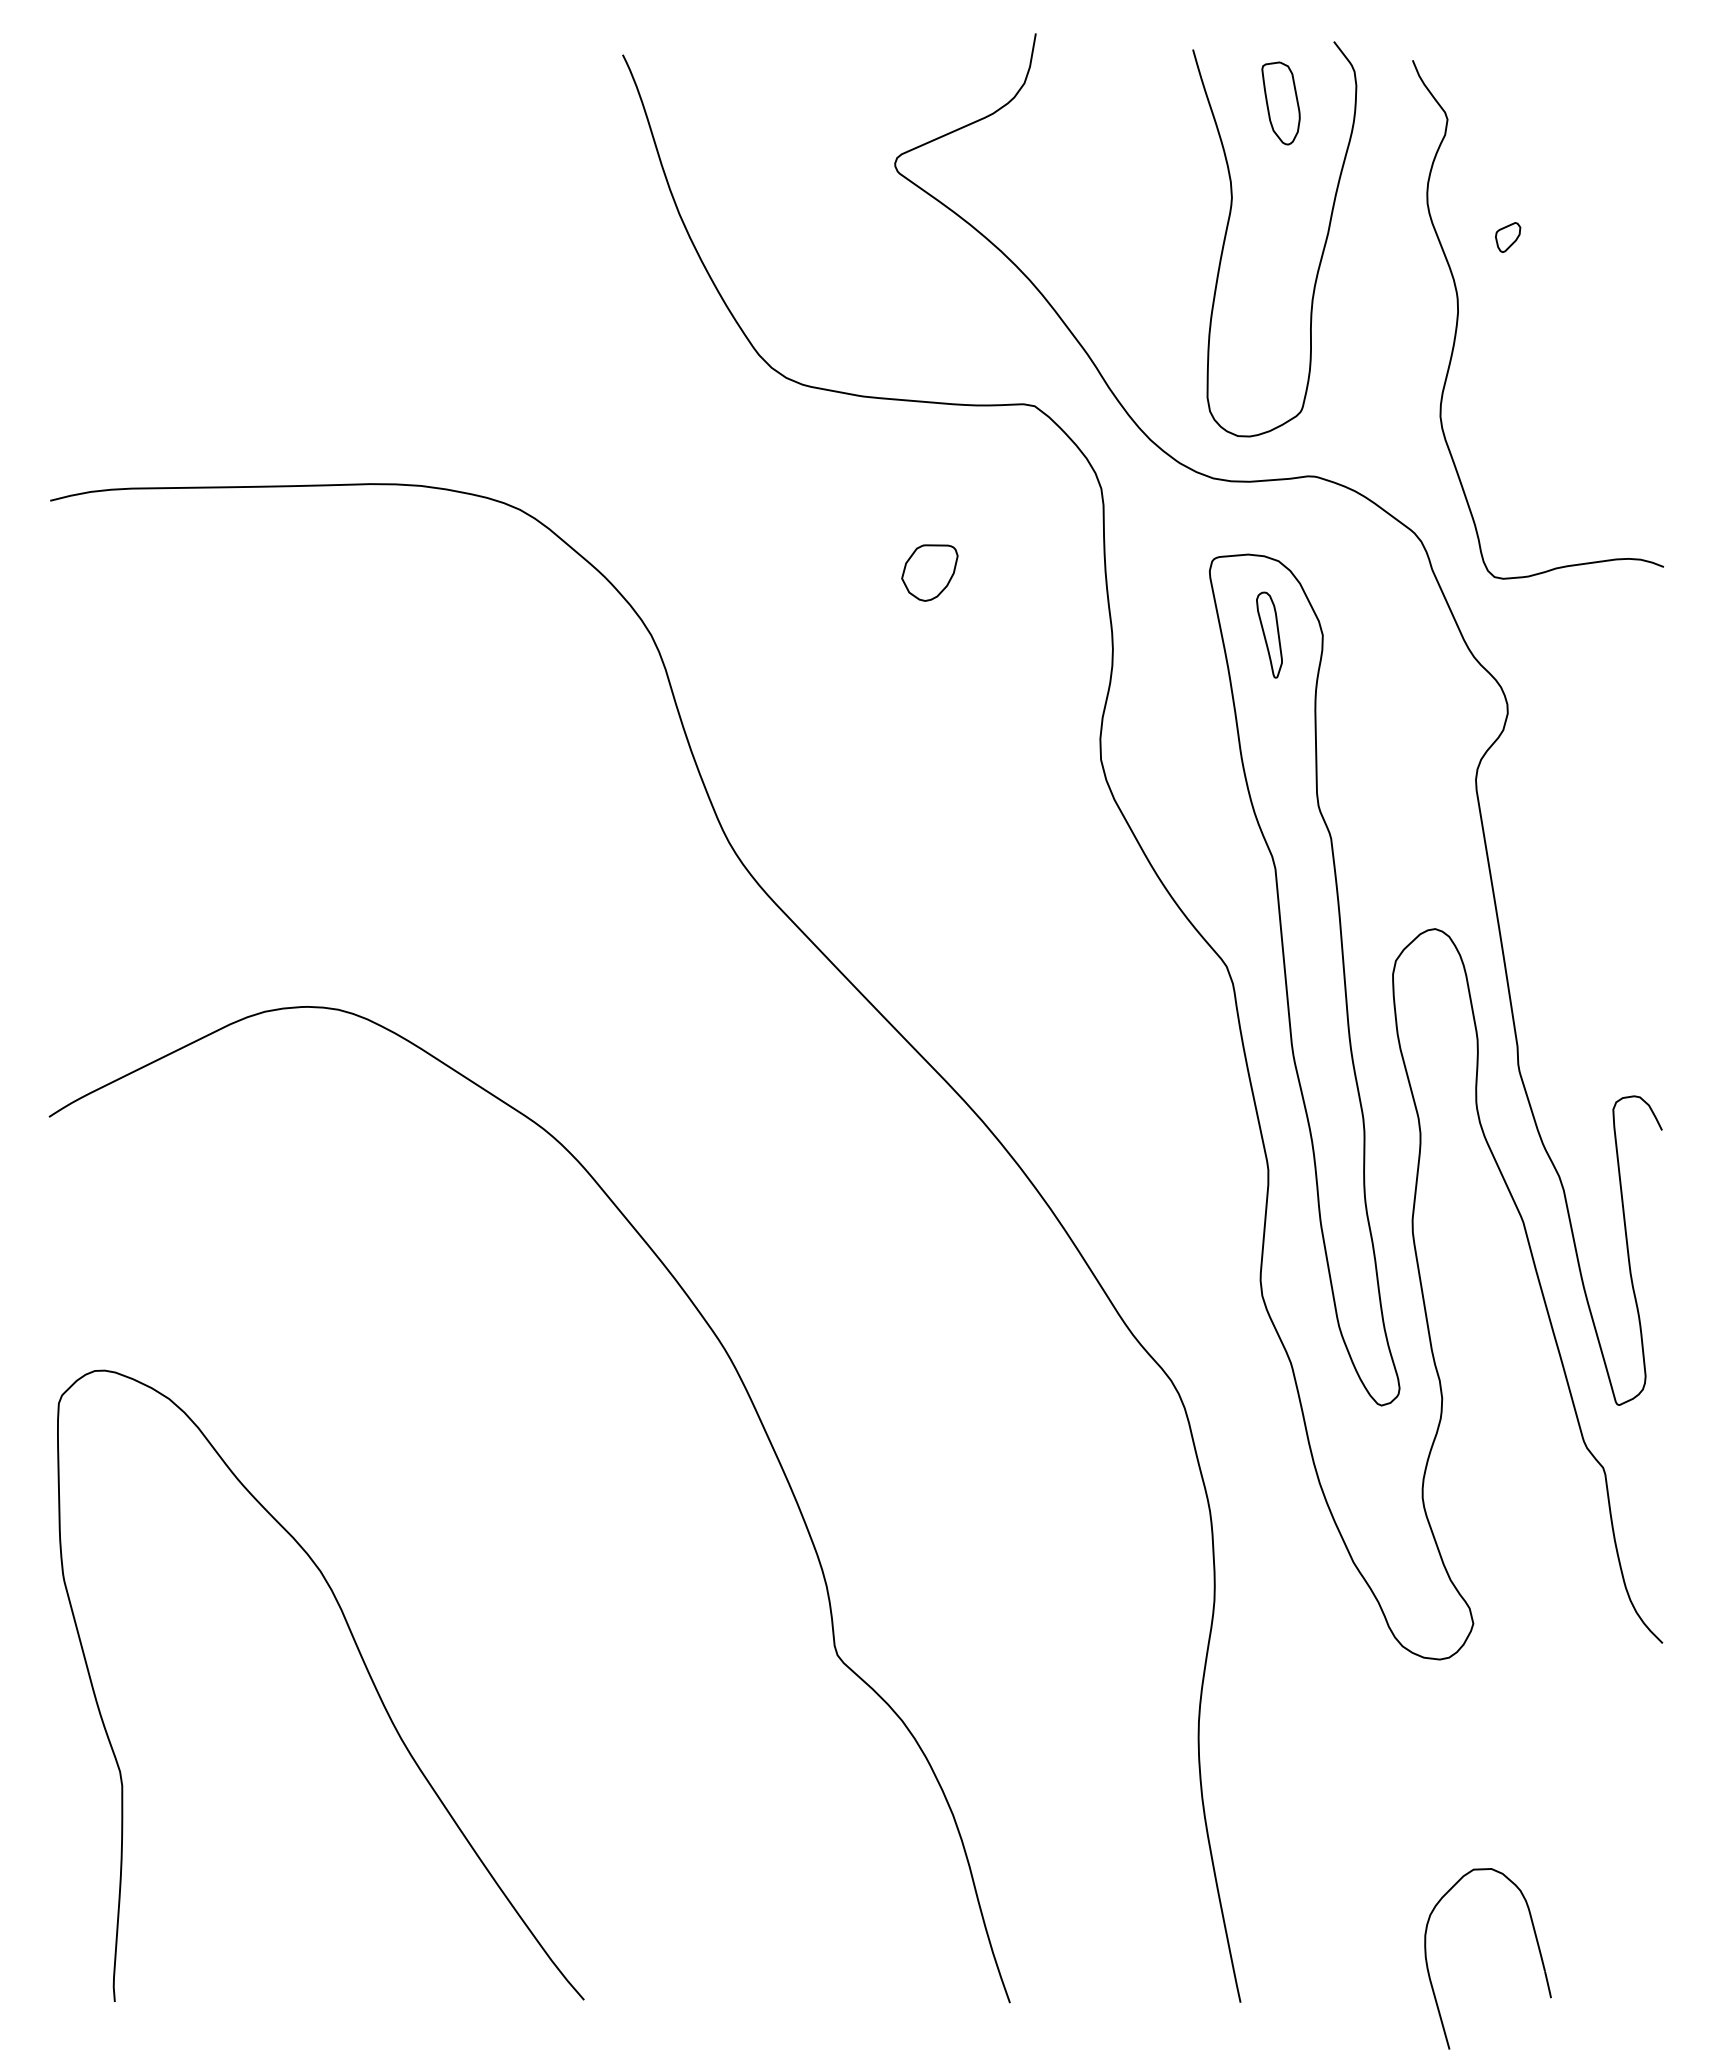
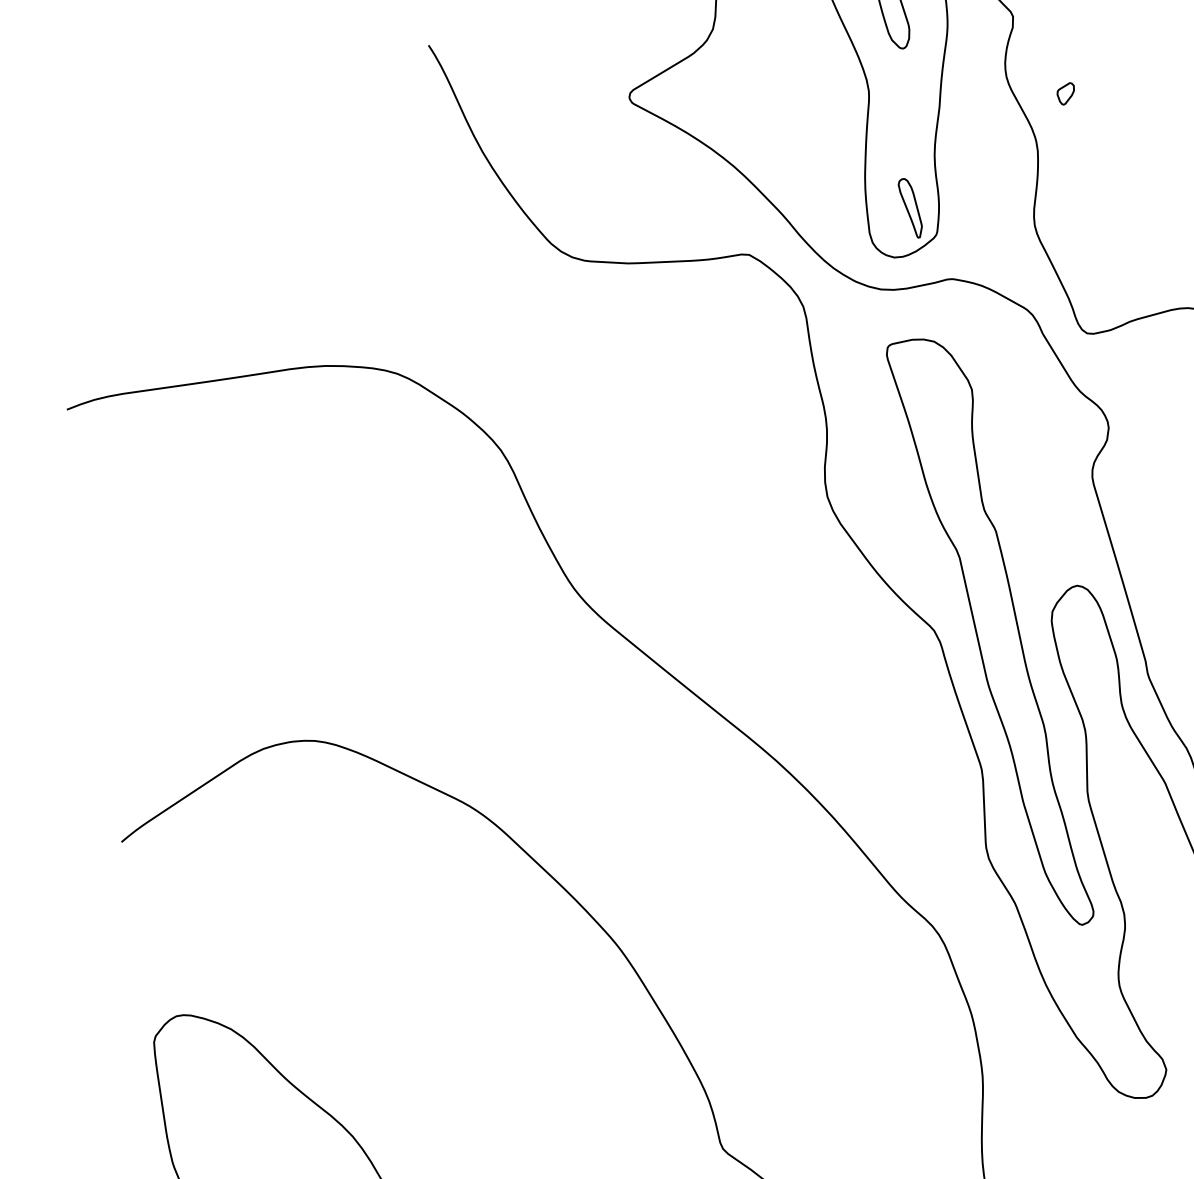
part: (929, 572) -> (690, 381), removed
part: (1269, 634) -> (910, 208), moved

